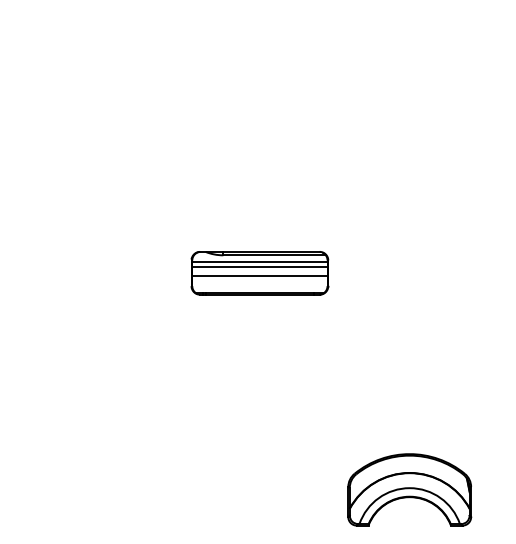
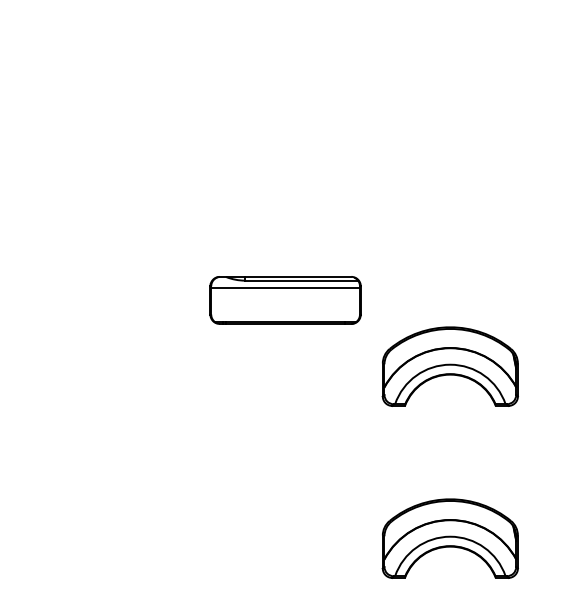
line: (259, 266) -> (285, 293), removed
line: (259, 276) -> (285, 303), removed
part: (408, 333) -> (449, 366), added

